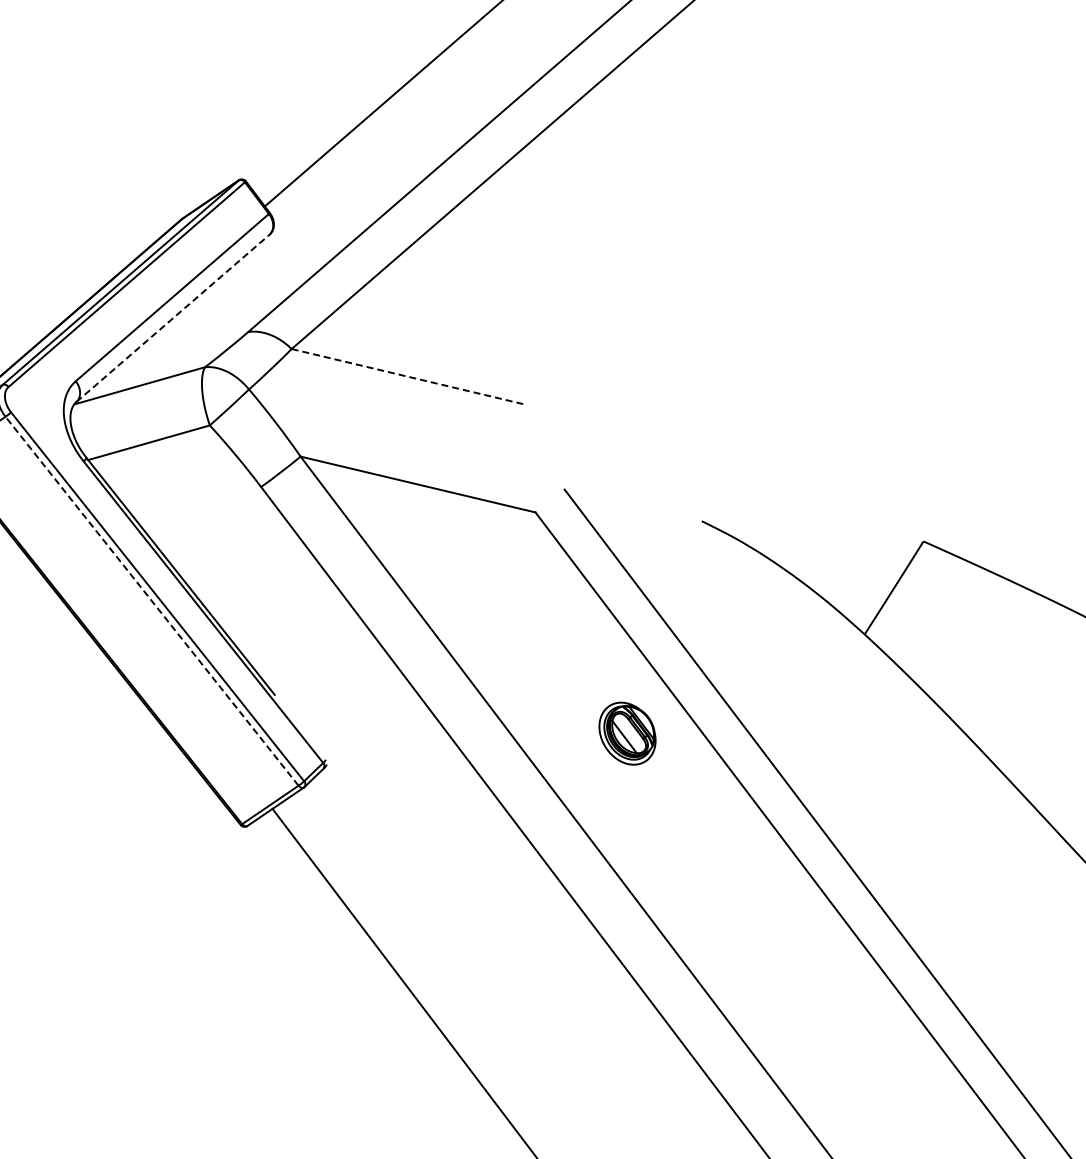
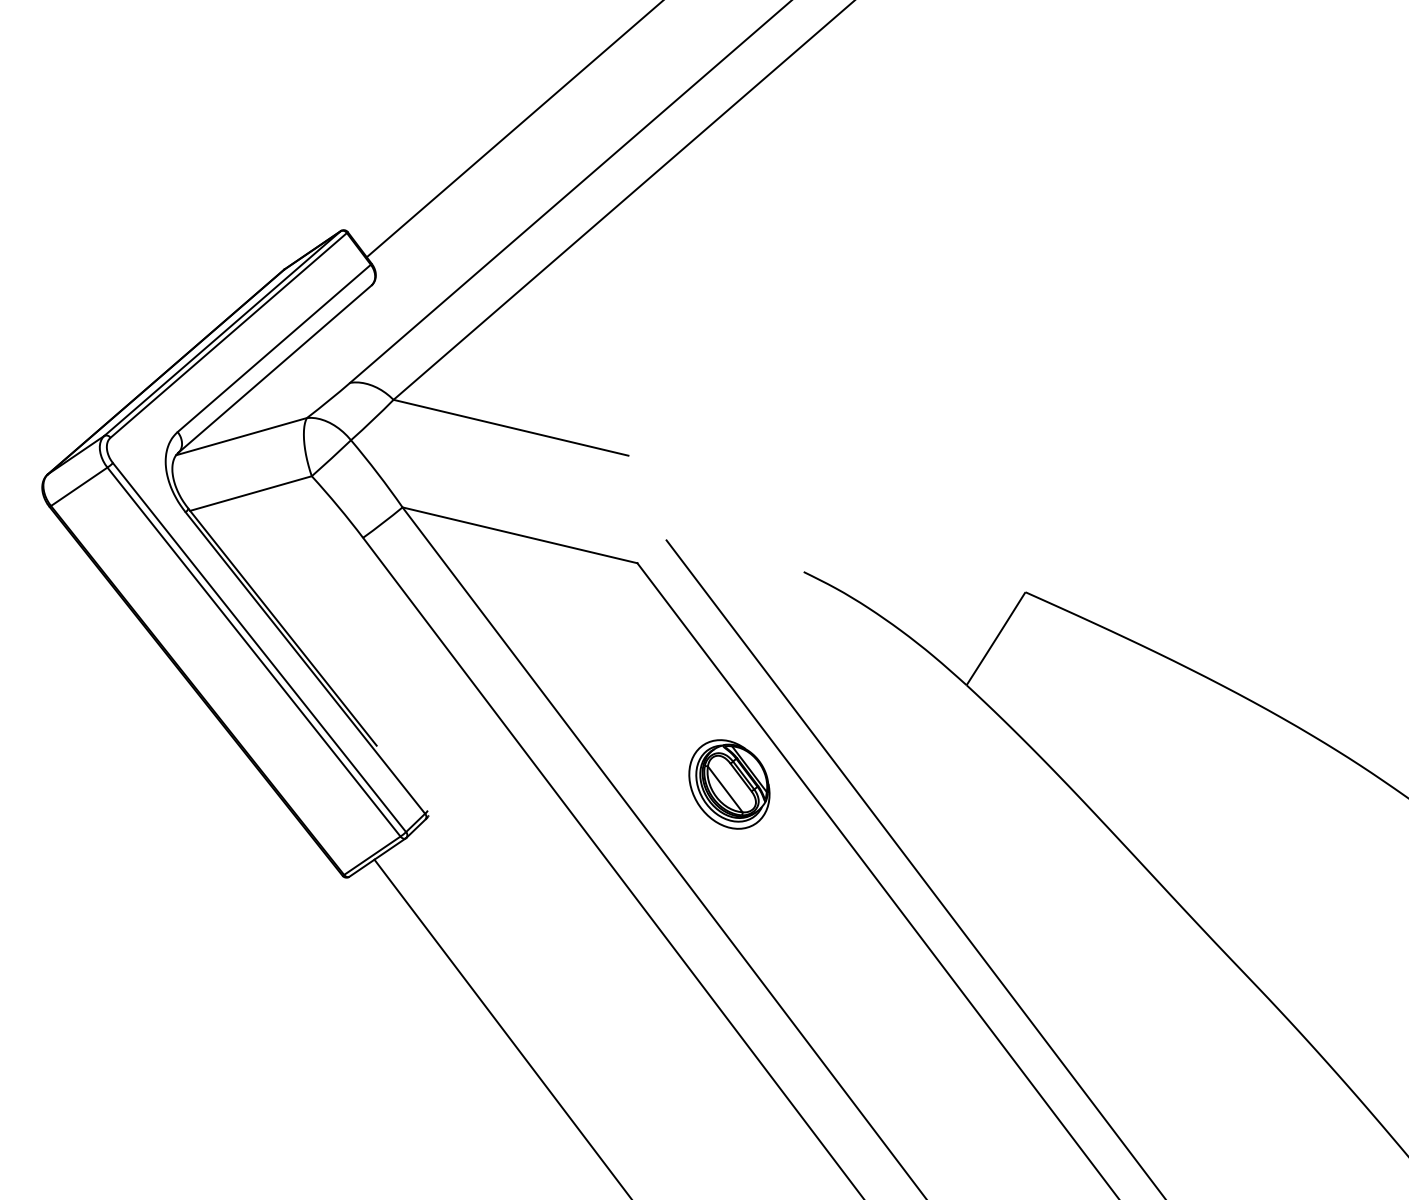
line: (172, 318) -> (274, 369), dashed -> solid
line: (409, 376) -> (511, 427), dashed -> solid
line: (152, 601) -> (254, 652), dashed -> solid
part: (627, 733) -> (729, 784), size x1.43

